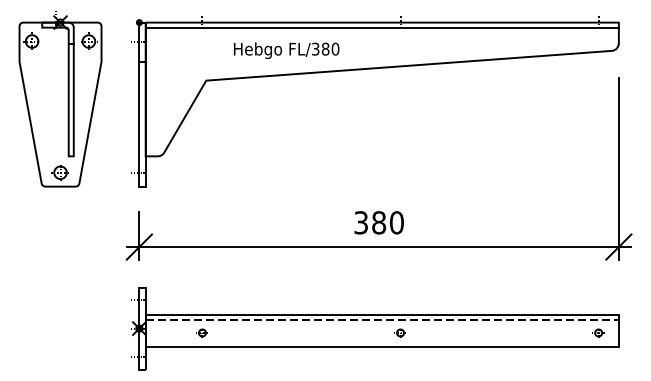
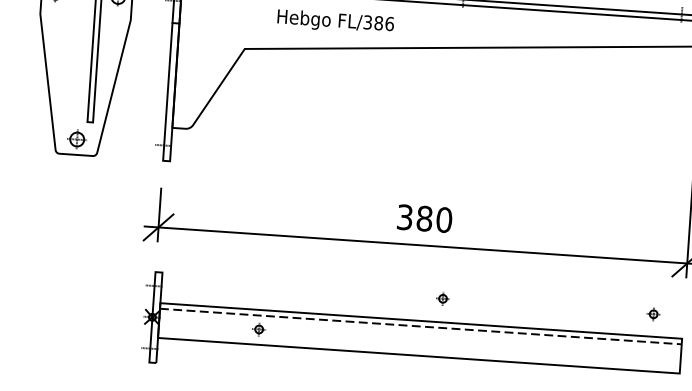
text: (335, 48) -> (389, 23), FL/380 -> FL/386
part: (201, 332) -> (258, 328), moved
part: (399, 332) -> (441, 298), moved
part: (598, 332) -> (653, 313), moved

